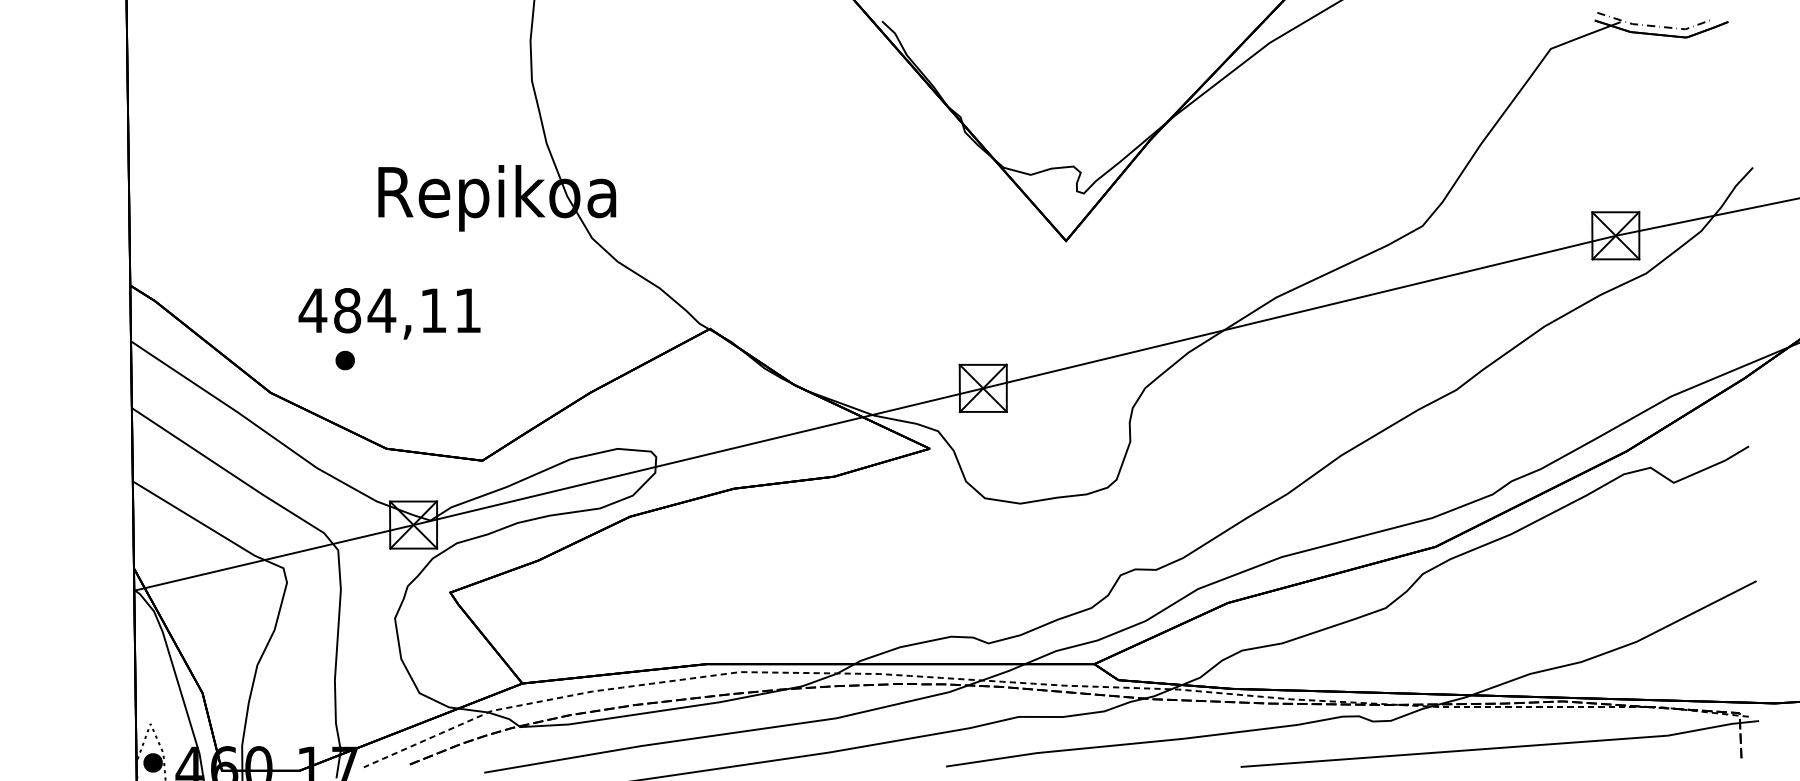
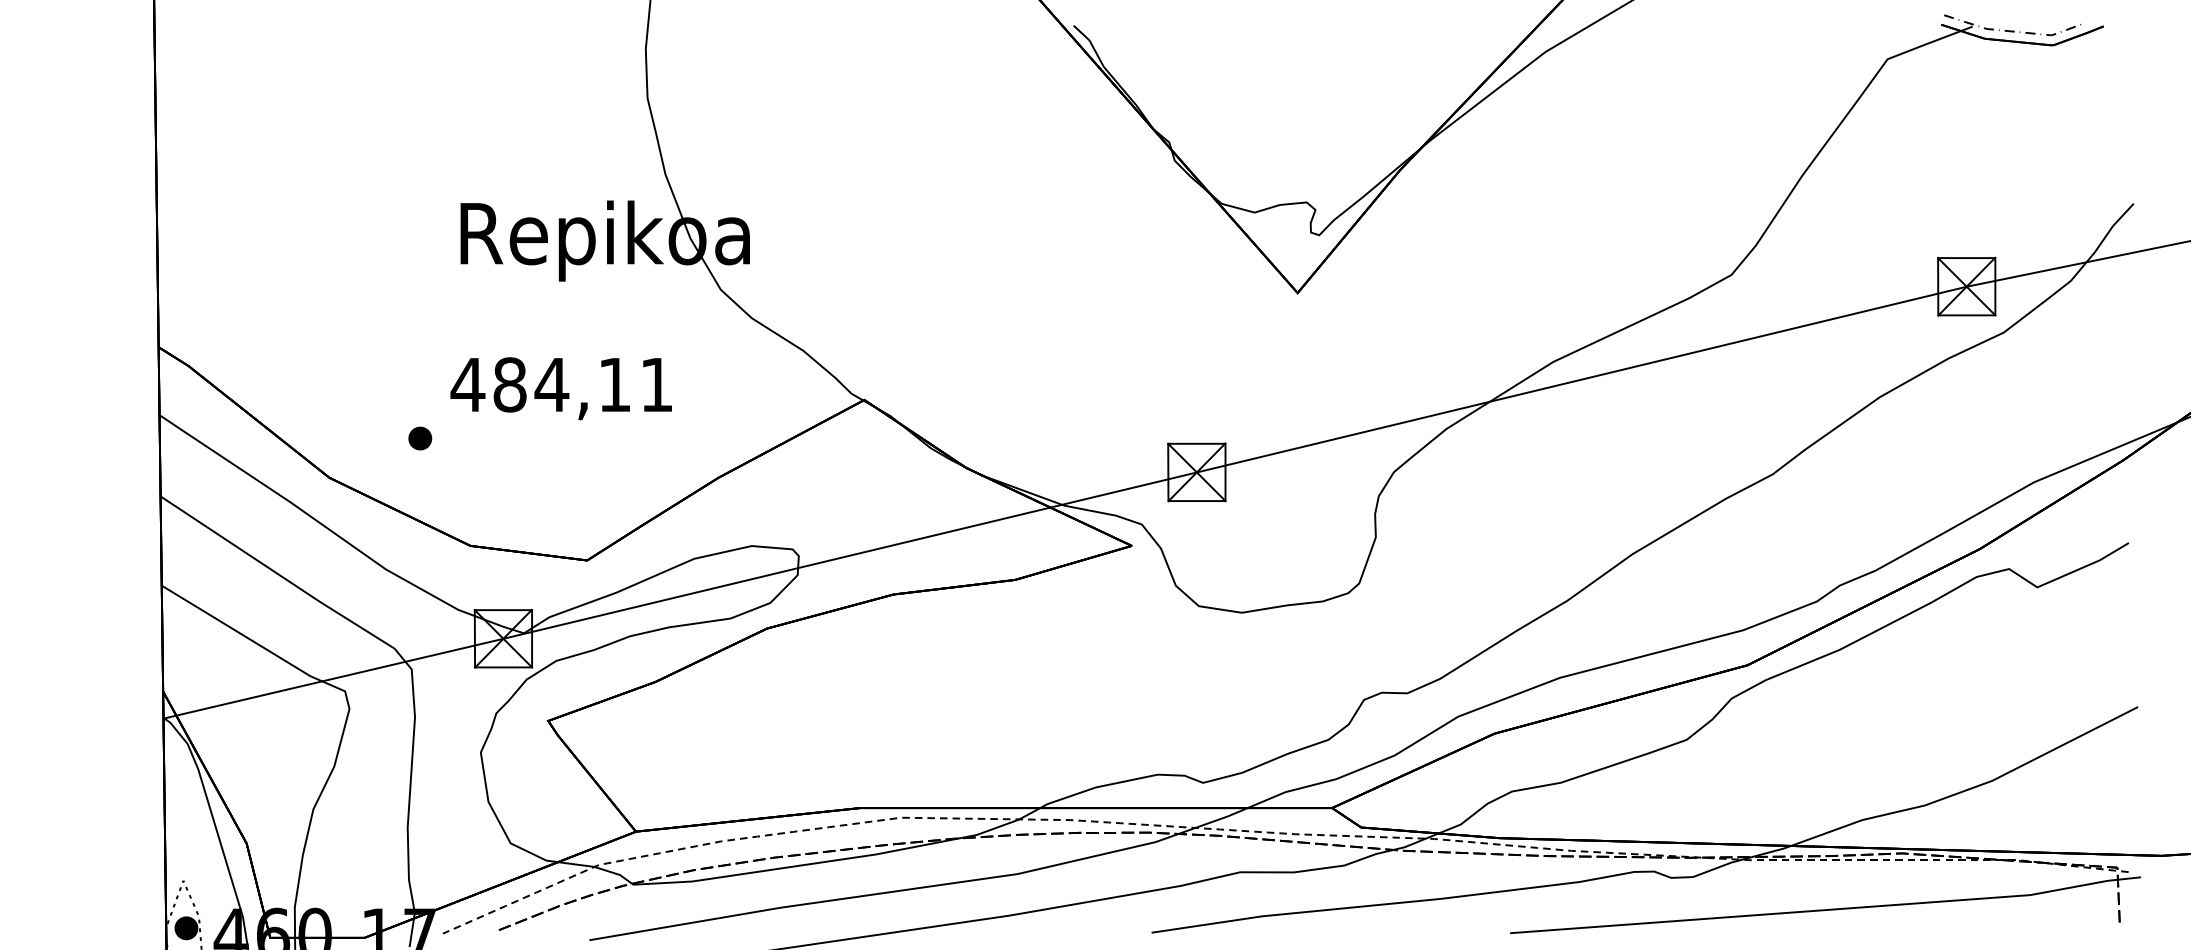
text: (388, 313) -> (560, 388), moved

